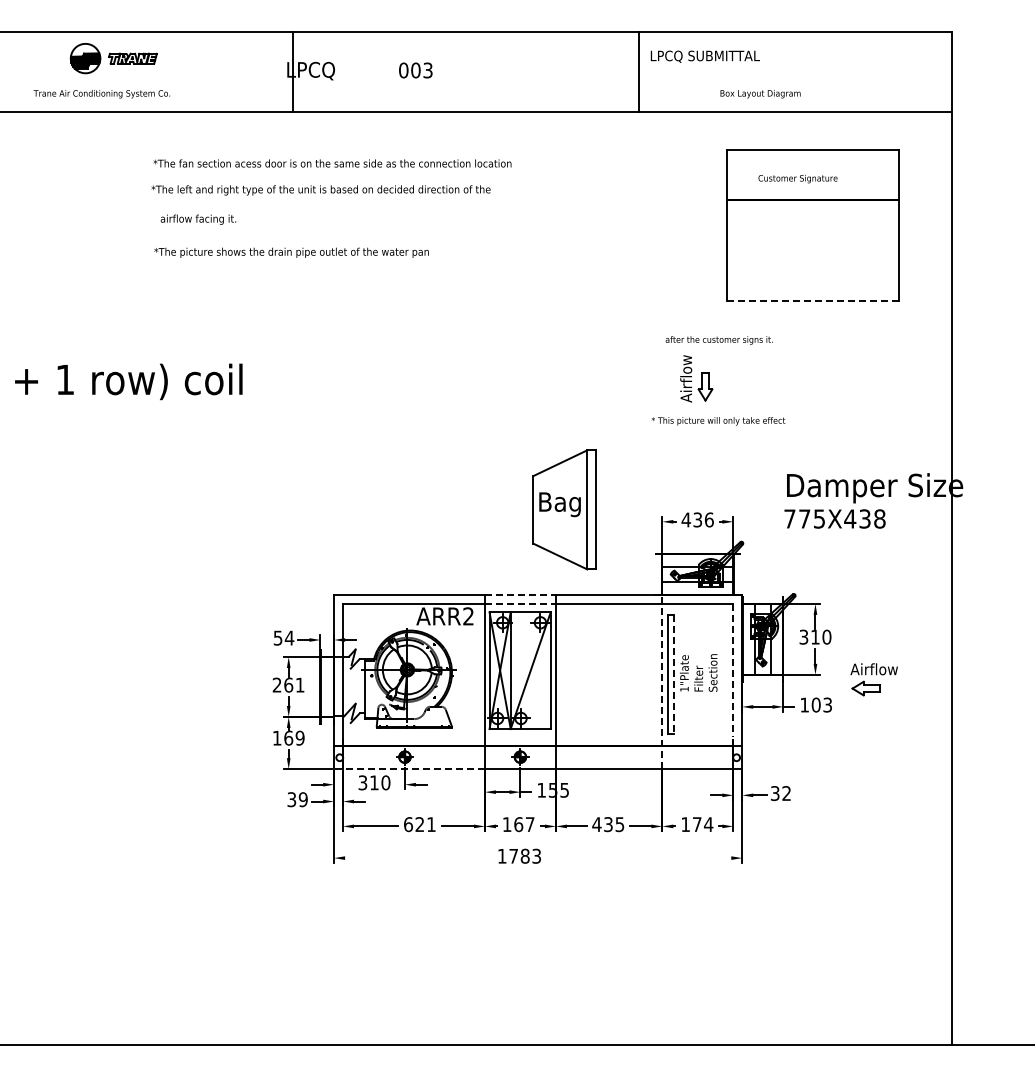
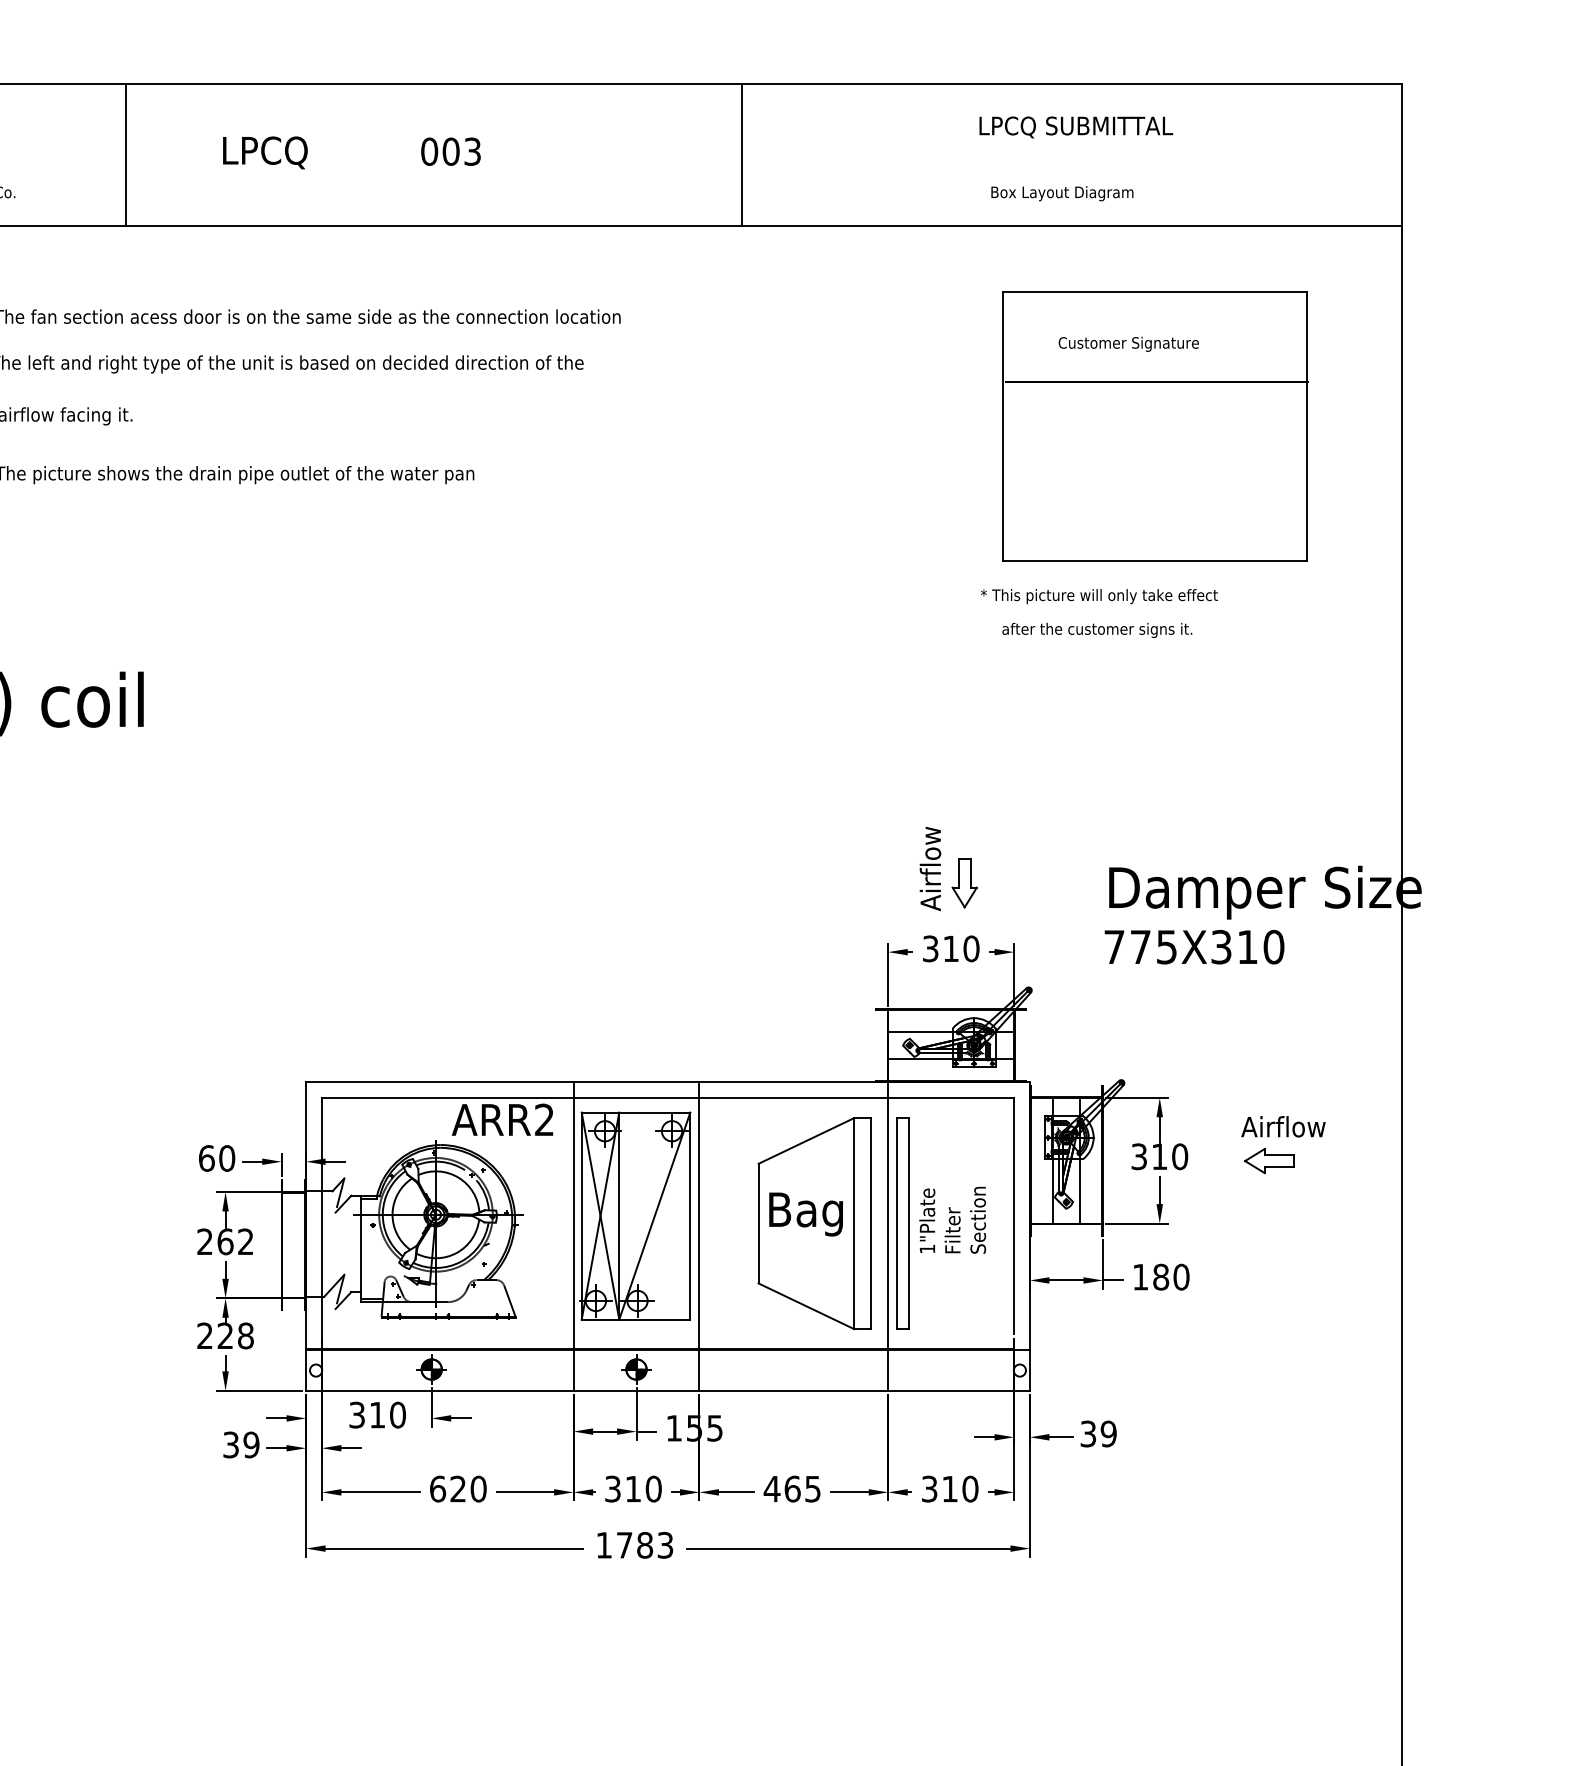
text: (704, 56) -> (1074, 126), moved
line: (292, 72) -> (125, 155), moved
line: (638, 72) -> (741, 155), moved
line: (812, 301) -> (1154, 561), dashed -> solid
text: (718, 340) -> (1095, 630), moved
part: (696, 378) -> (948, 868), moved
text: (718, 421) -> (1099, 596), moved
part: (564, 509) -> (813, 1222), moved
text: (864, 518) -> (1246, 946), 775X438 -> 775X310
text: (697, 519) -> (950, 948), 436 -> 310
line: (520, 594) -> (636, 1081), dashed -> solid
line: (520, 603) -> (636, 1097), dashed -> solid
text: (283, 637) -> (216, 1157), 54 -> 60
line: (733, 670) -> (1014, 1215), dashed -> solid
line: (674, 674) -> (909, 1222), dashed -> solid
part: (873, 679) -> (1282, 1144), moved
line: (662, 681) -> (888, 1235), dashed -> solid
text: (299, 684) -> (244, 1240), 261 -> 262
text: (821, 704) -> (1170, 1276), 103 -> 180
text: (288, 737) -> (225, 1334), 169 -> 228
line: (409, 769) -> (439, 1391), dashed -> solid
text: (786, 793) -> (1108, 1433), 32 -> 39
text: (431, 824) -> (478, 1488), 621 -> 620
text: (518, 824) -> (633, 1488), 167 -> 310
text: (608, 824) -> (792, 1488), 435 -> 465
text: (697, 824) -> (950, 1488), 174 -> 310
line: (417, 858) -> (453, 1549), added
line: (639, 858) -> (847, 1549), added

